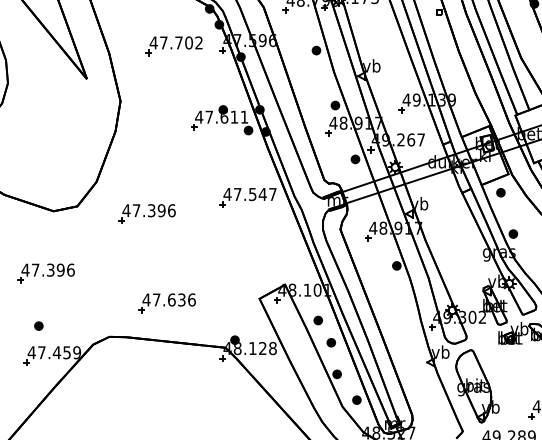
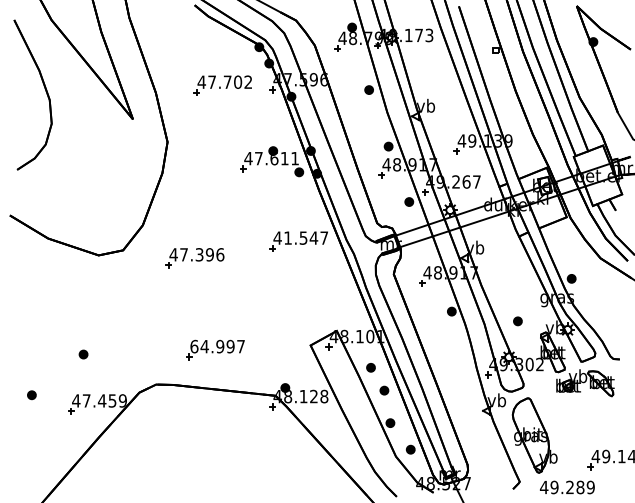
part: (500, 192) -> (517, 321), moved
text: (237, 193) -> (287, 237), 47.547 -> 41.547
part: (45, 273) -> (90, 319), removed
text: (169, 299) -> (217, 346), 47.636 -> 64.997
part: (38, 326) -> (83, 354), moved

